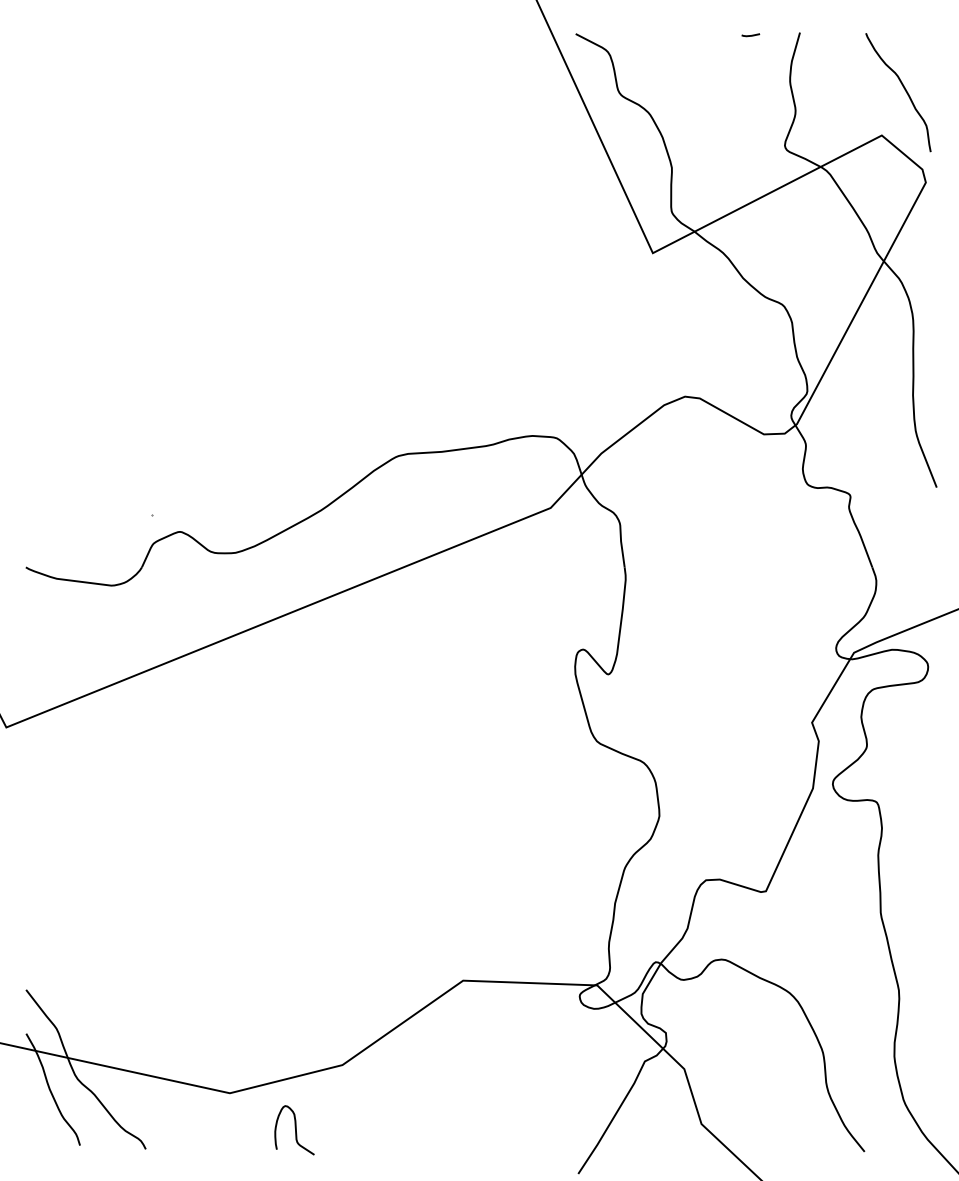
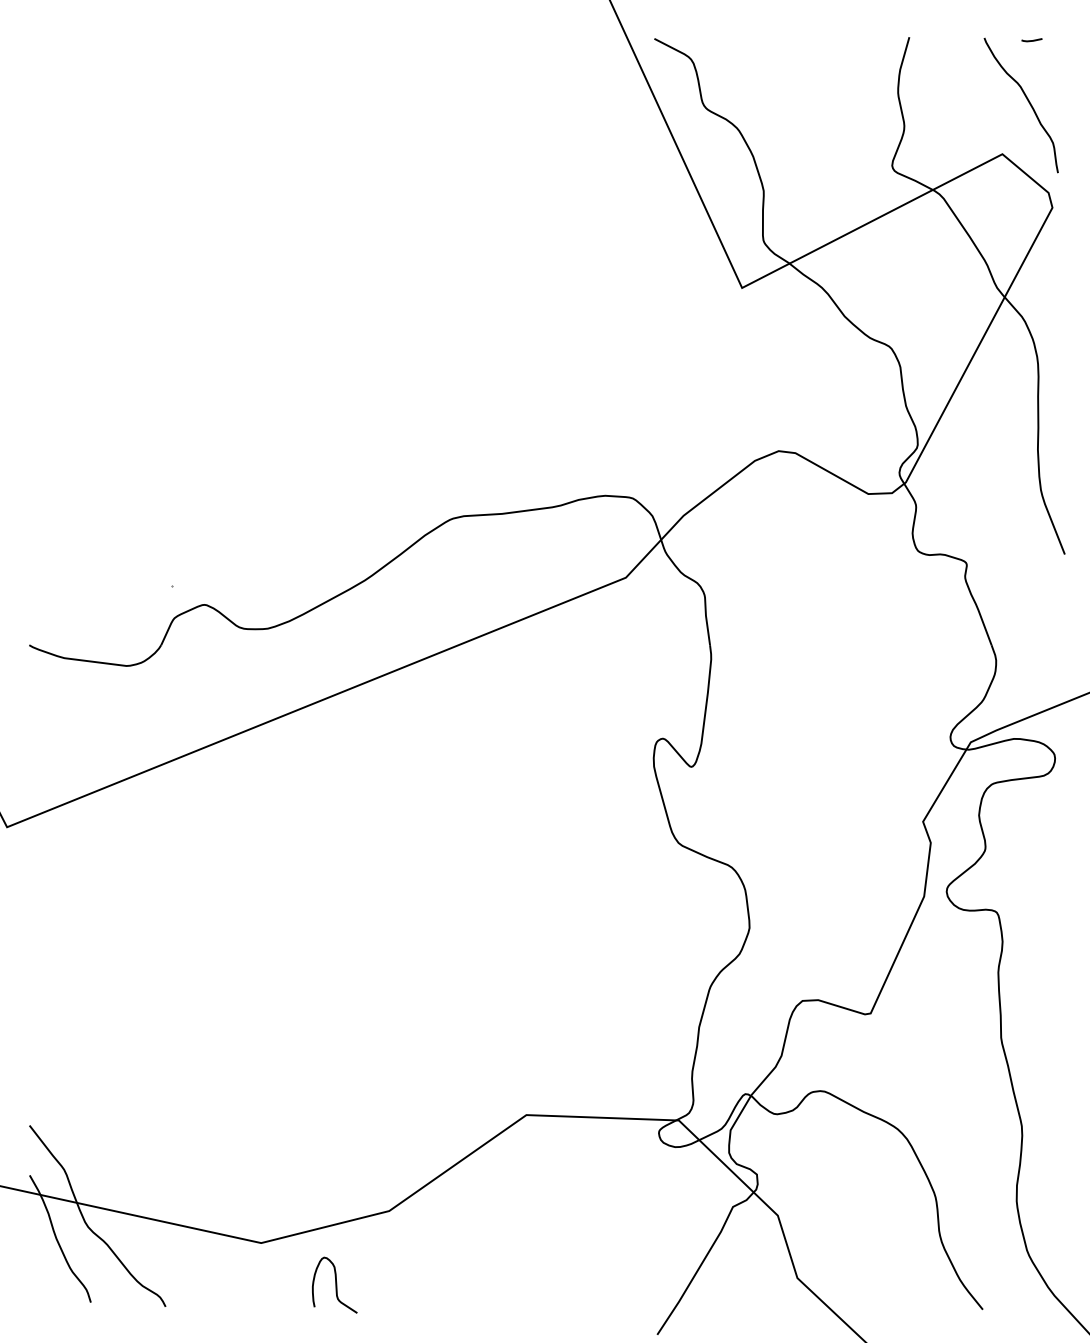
line: (750, 35) -> (1031, 40), moved

